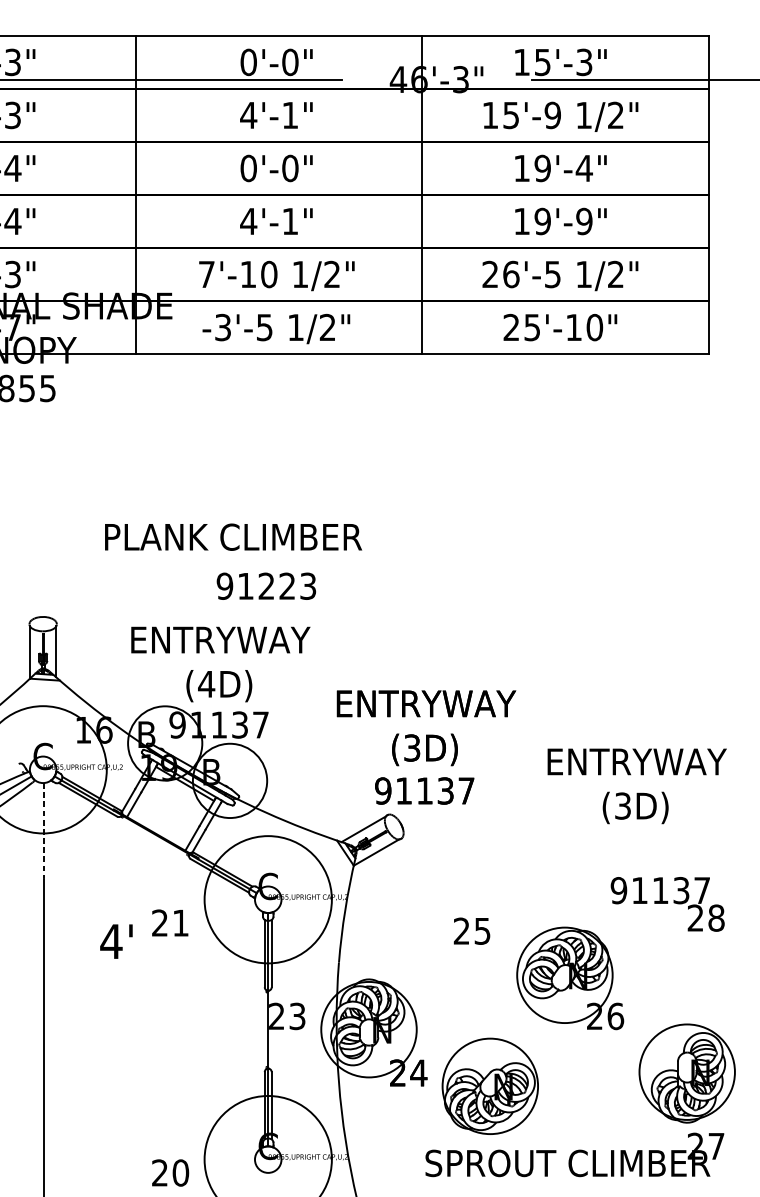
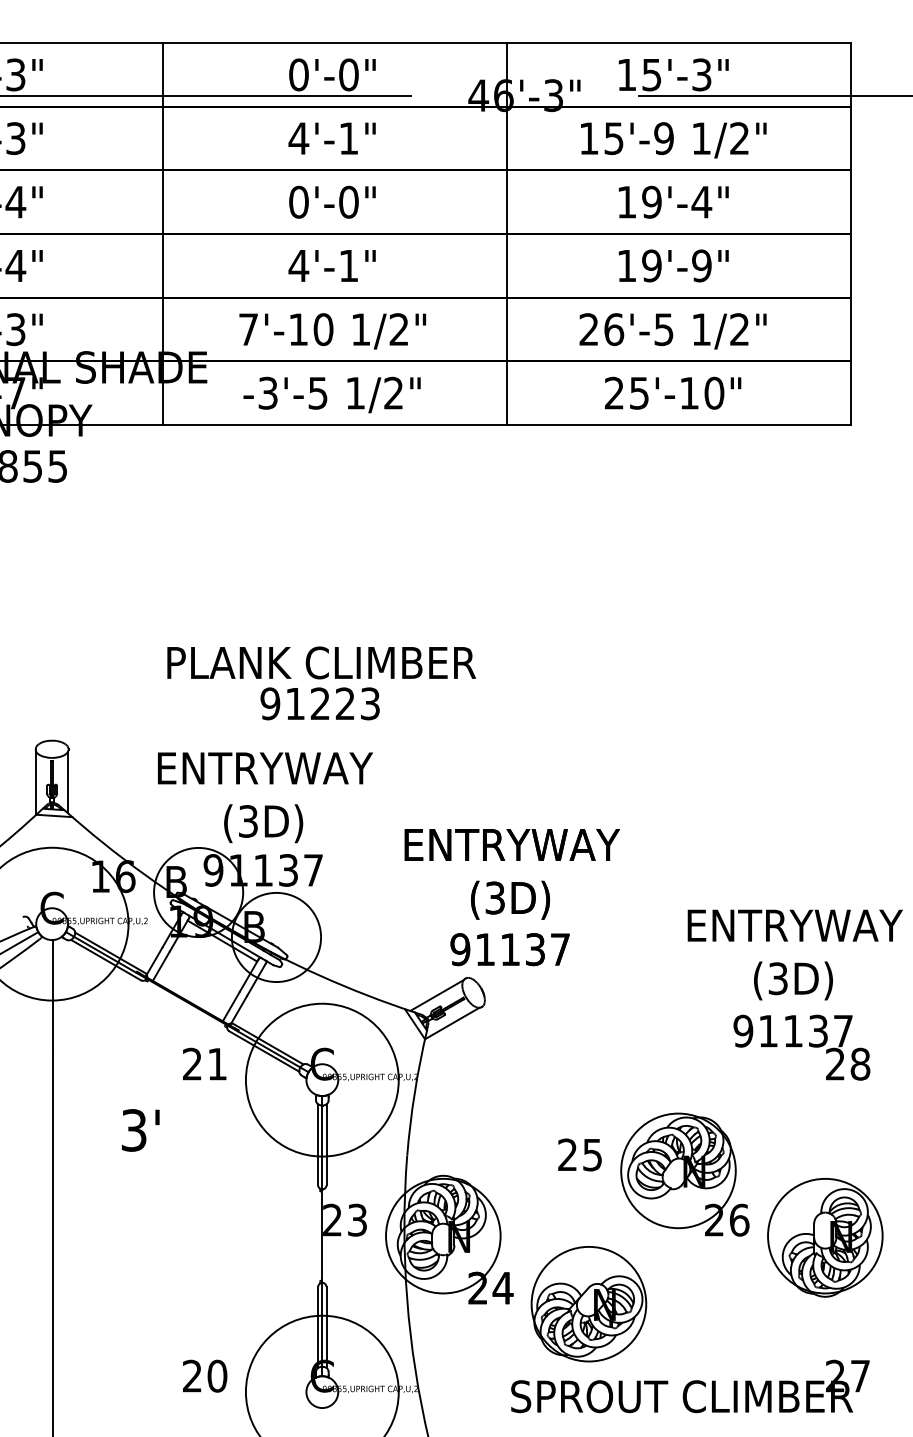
text: (233, 536) -> (321, 662), moved
text: (206, 684) -> (248, 821), (4D) -> (3D)
text: (636, 785) -> (794, 954), moved
line: (43, 830) -> (52, 997), dashed -> solid
text: (667, 904) -> (801, 1047), moved
text: (170, 922) -> (204, 1063), moved
text: (471, 930) -> (579, 1154), moved
text: (110, 941) -> (133, 1130), 4' -> 3'
part: (687, 1073) -> (825, 1237), moved
text: (170, 1172) -> (205, 1375), moved

